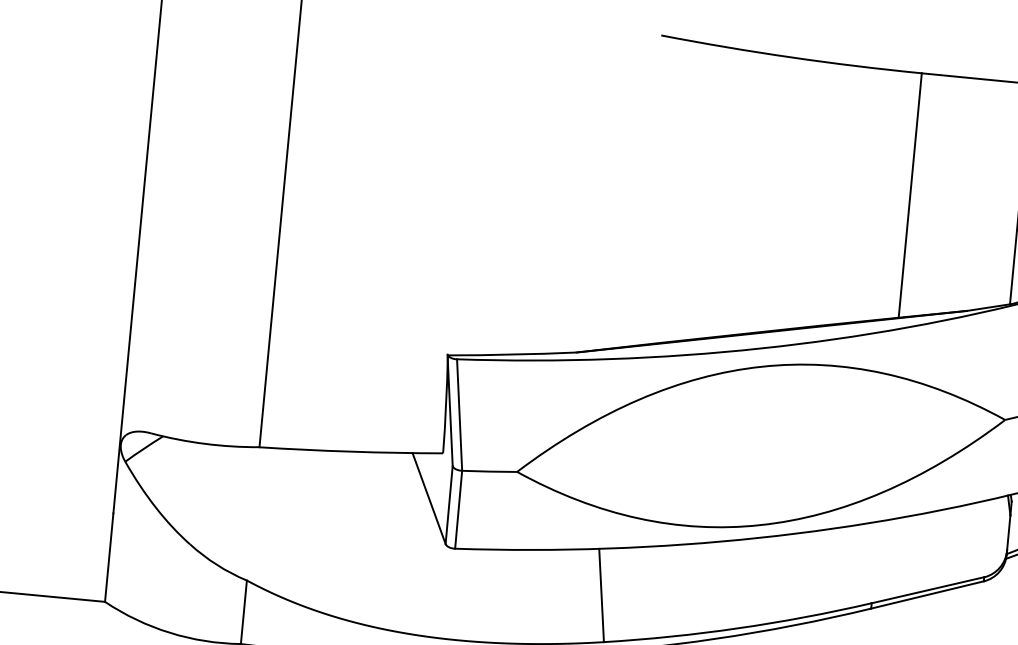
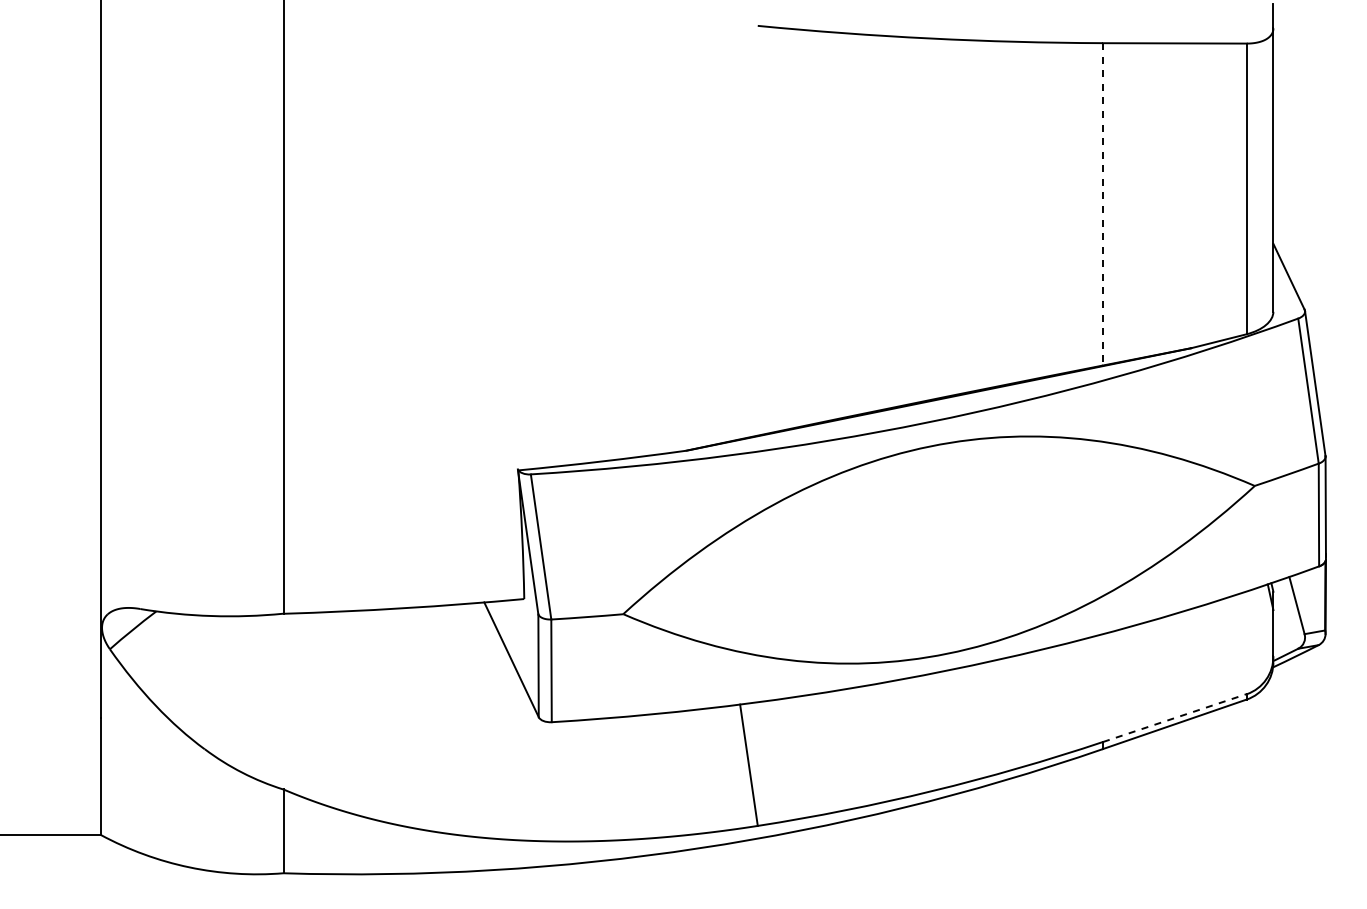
line: (909, 195) -> (1102, 204), solid -> dashed
line: (927, 590) -> (1174, 718), solid -> dashed

